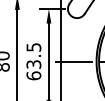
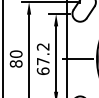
text: (33, 56) -> (42, 54), 63.5 -> 67.2

